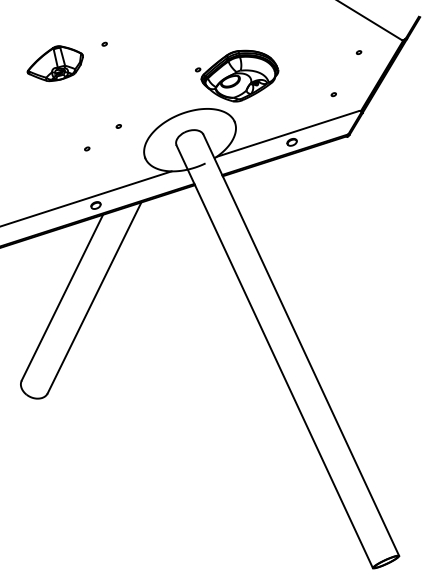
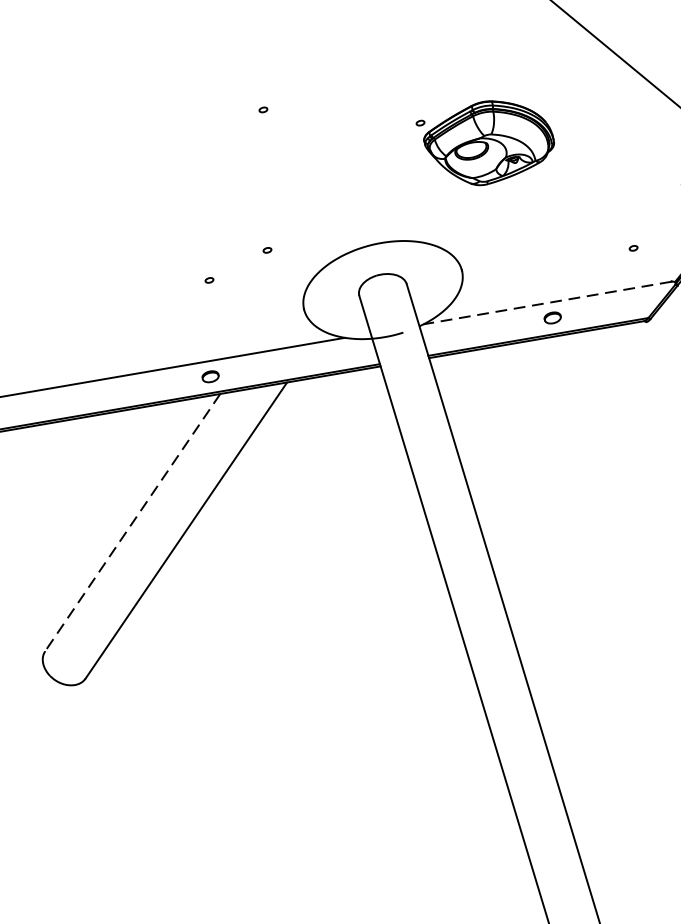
part: (54, 63) -> (175, 130), removed
part: (237, 75) -> (484, 141), moved
line: (287, 133) -> (547, 302), solid -> dashed
line: (62, 298) -> (132, 523), solid -> dashed

